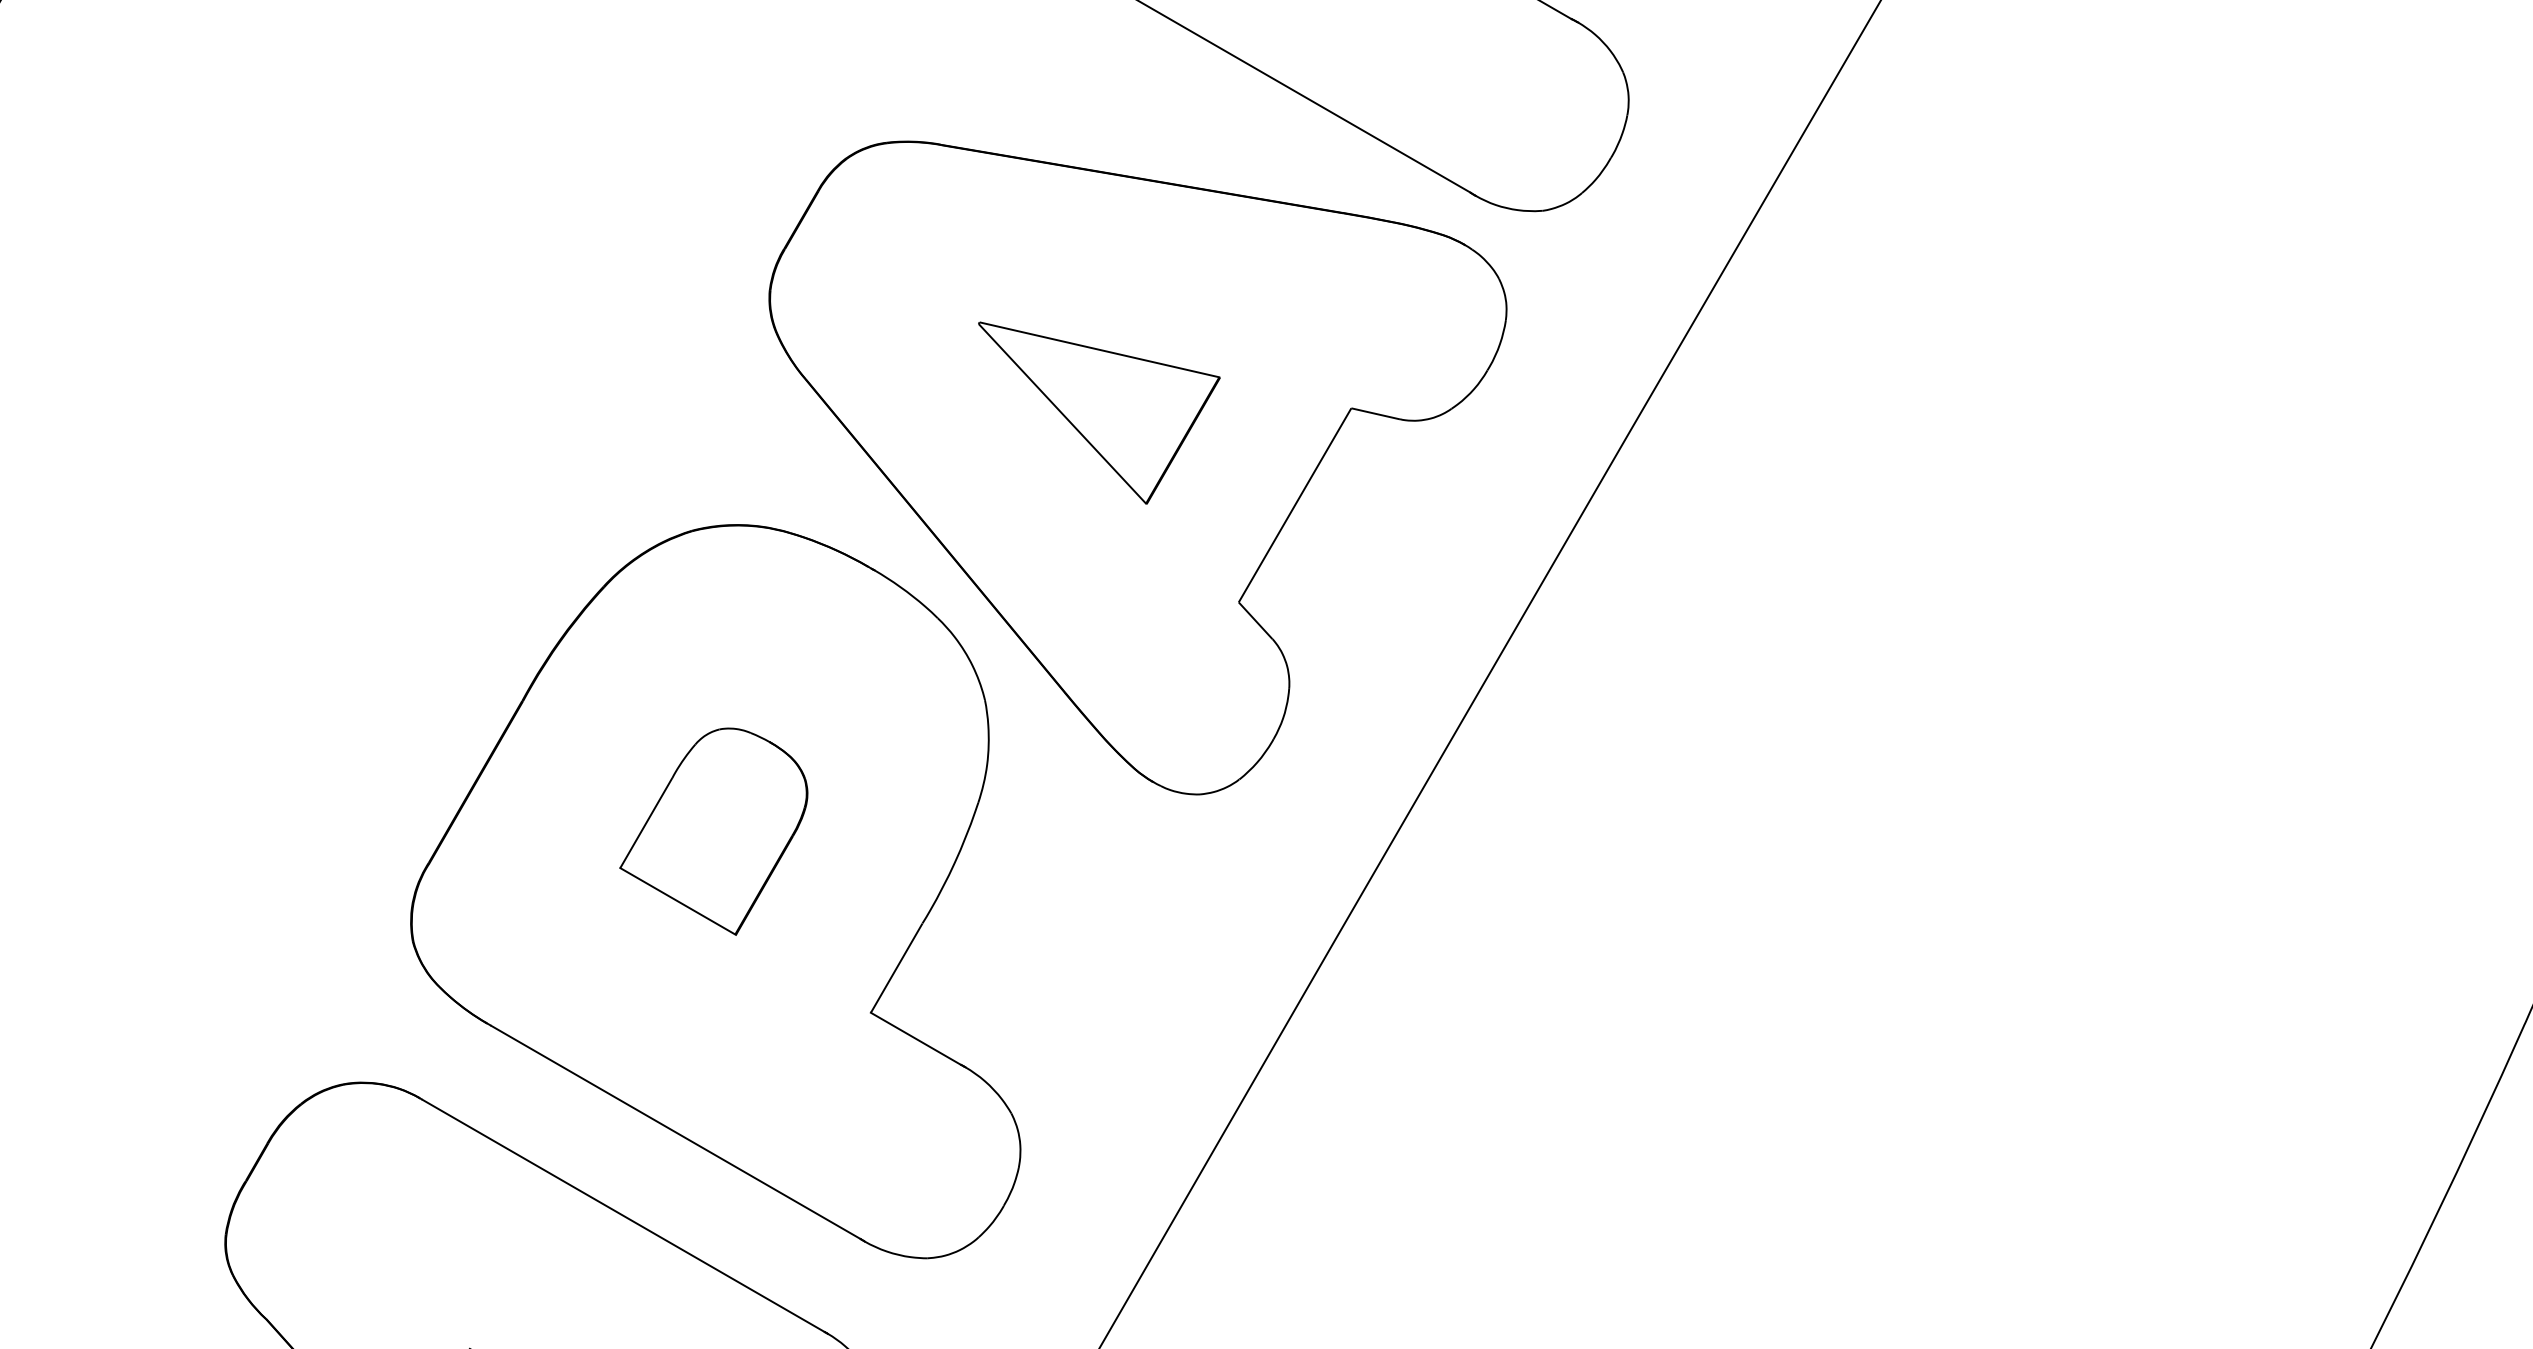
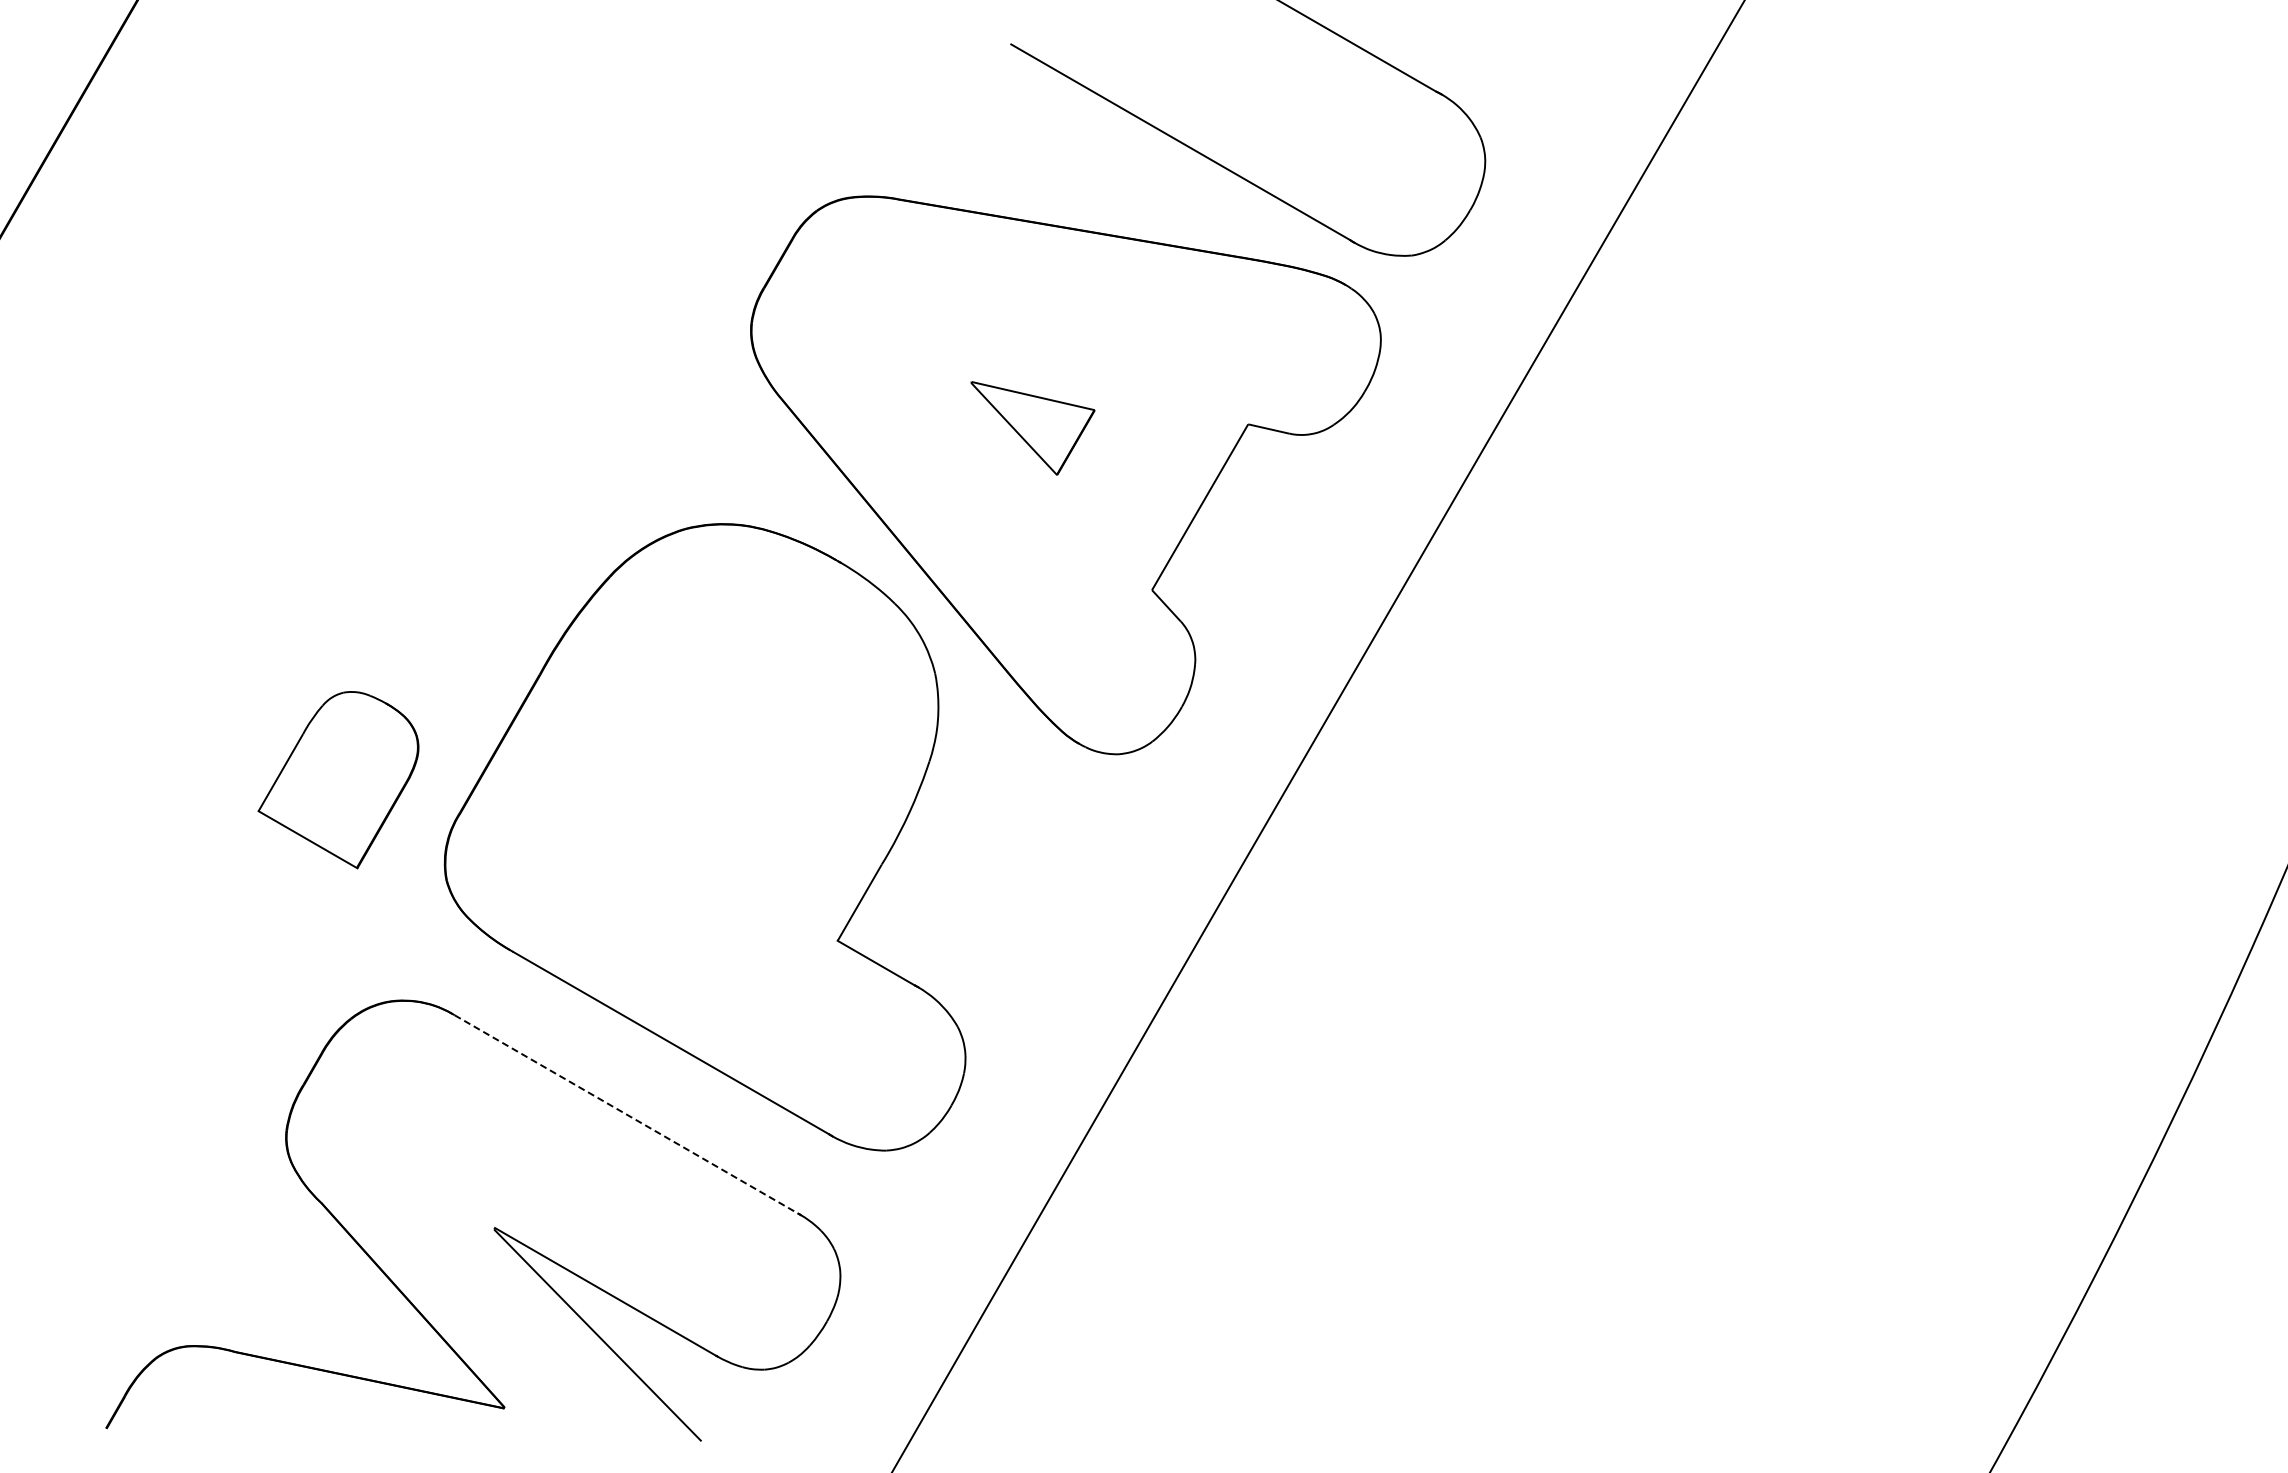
part: (1098, 413) -> (1032, 428), size x0.6
part: (713, 832) -> (338, 780), moved
line: (623, 1216) -> (626, 1114), solid -> dashed

